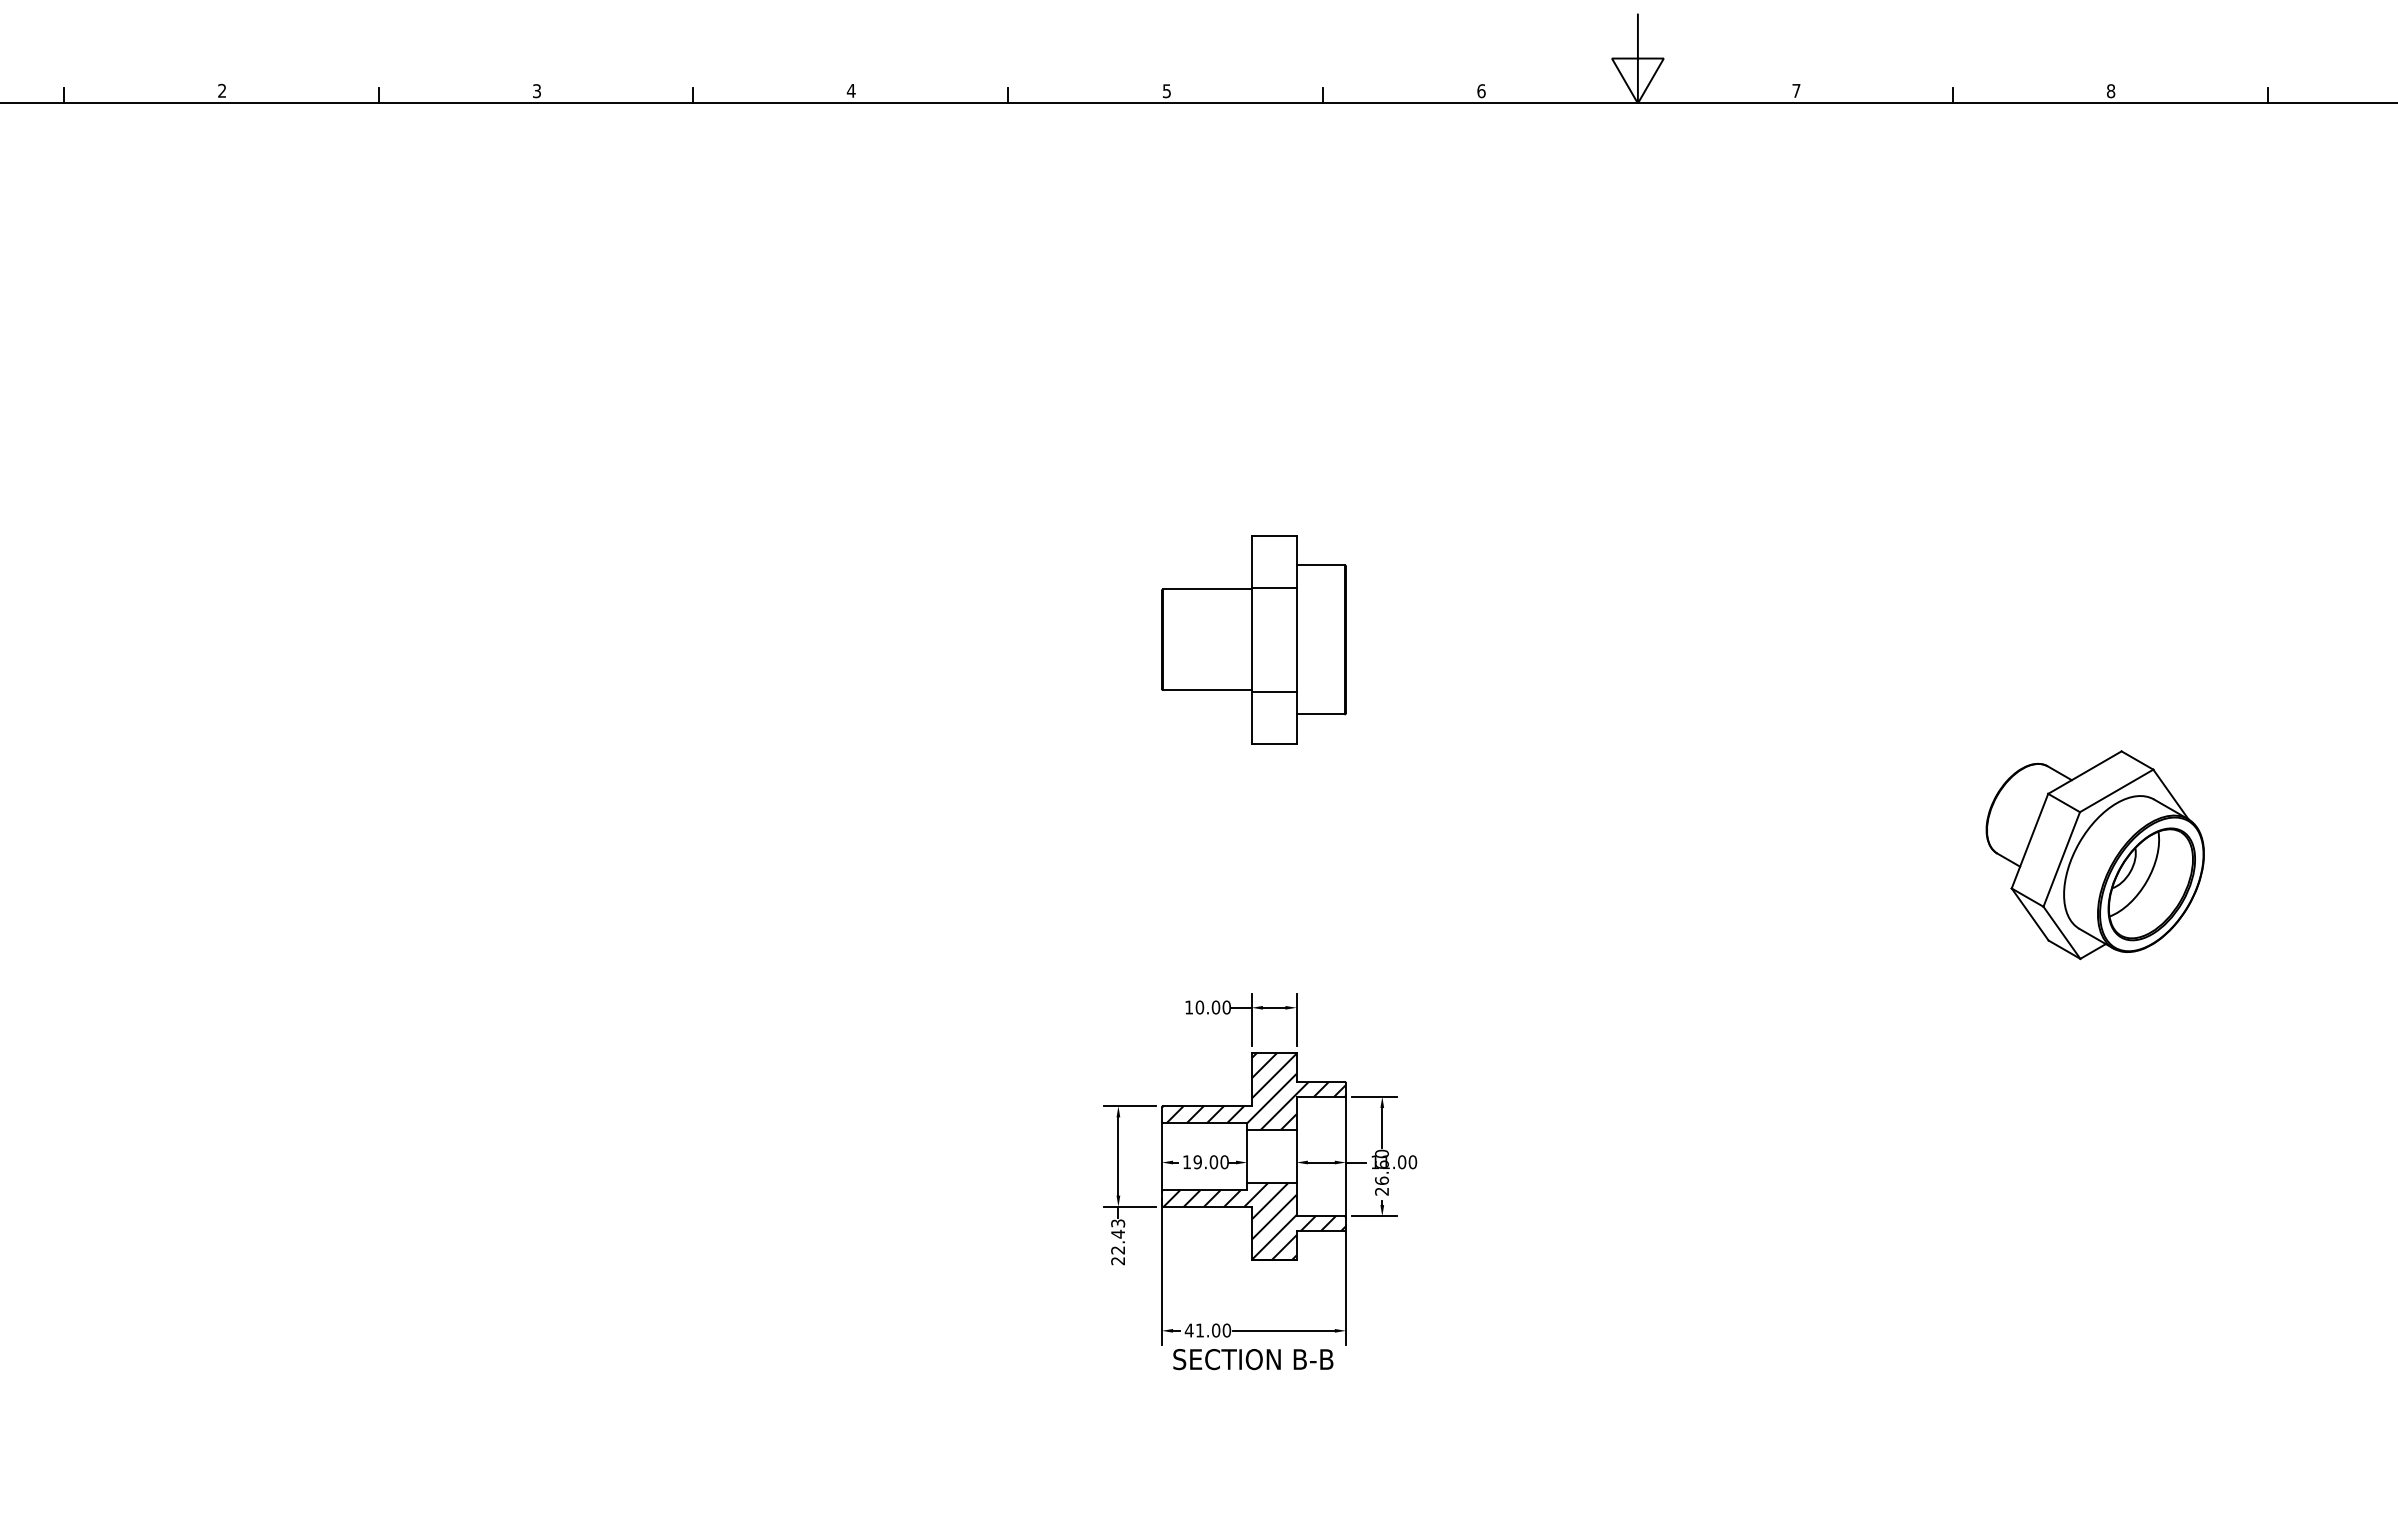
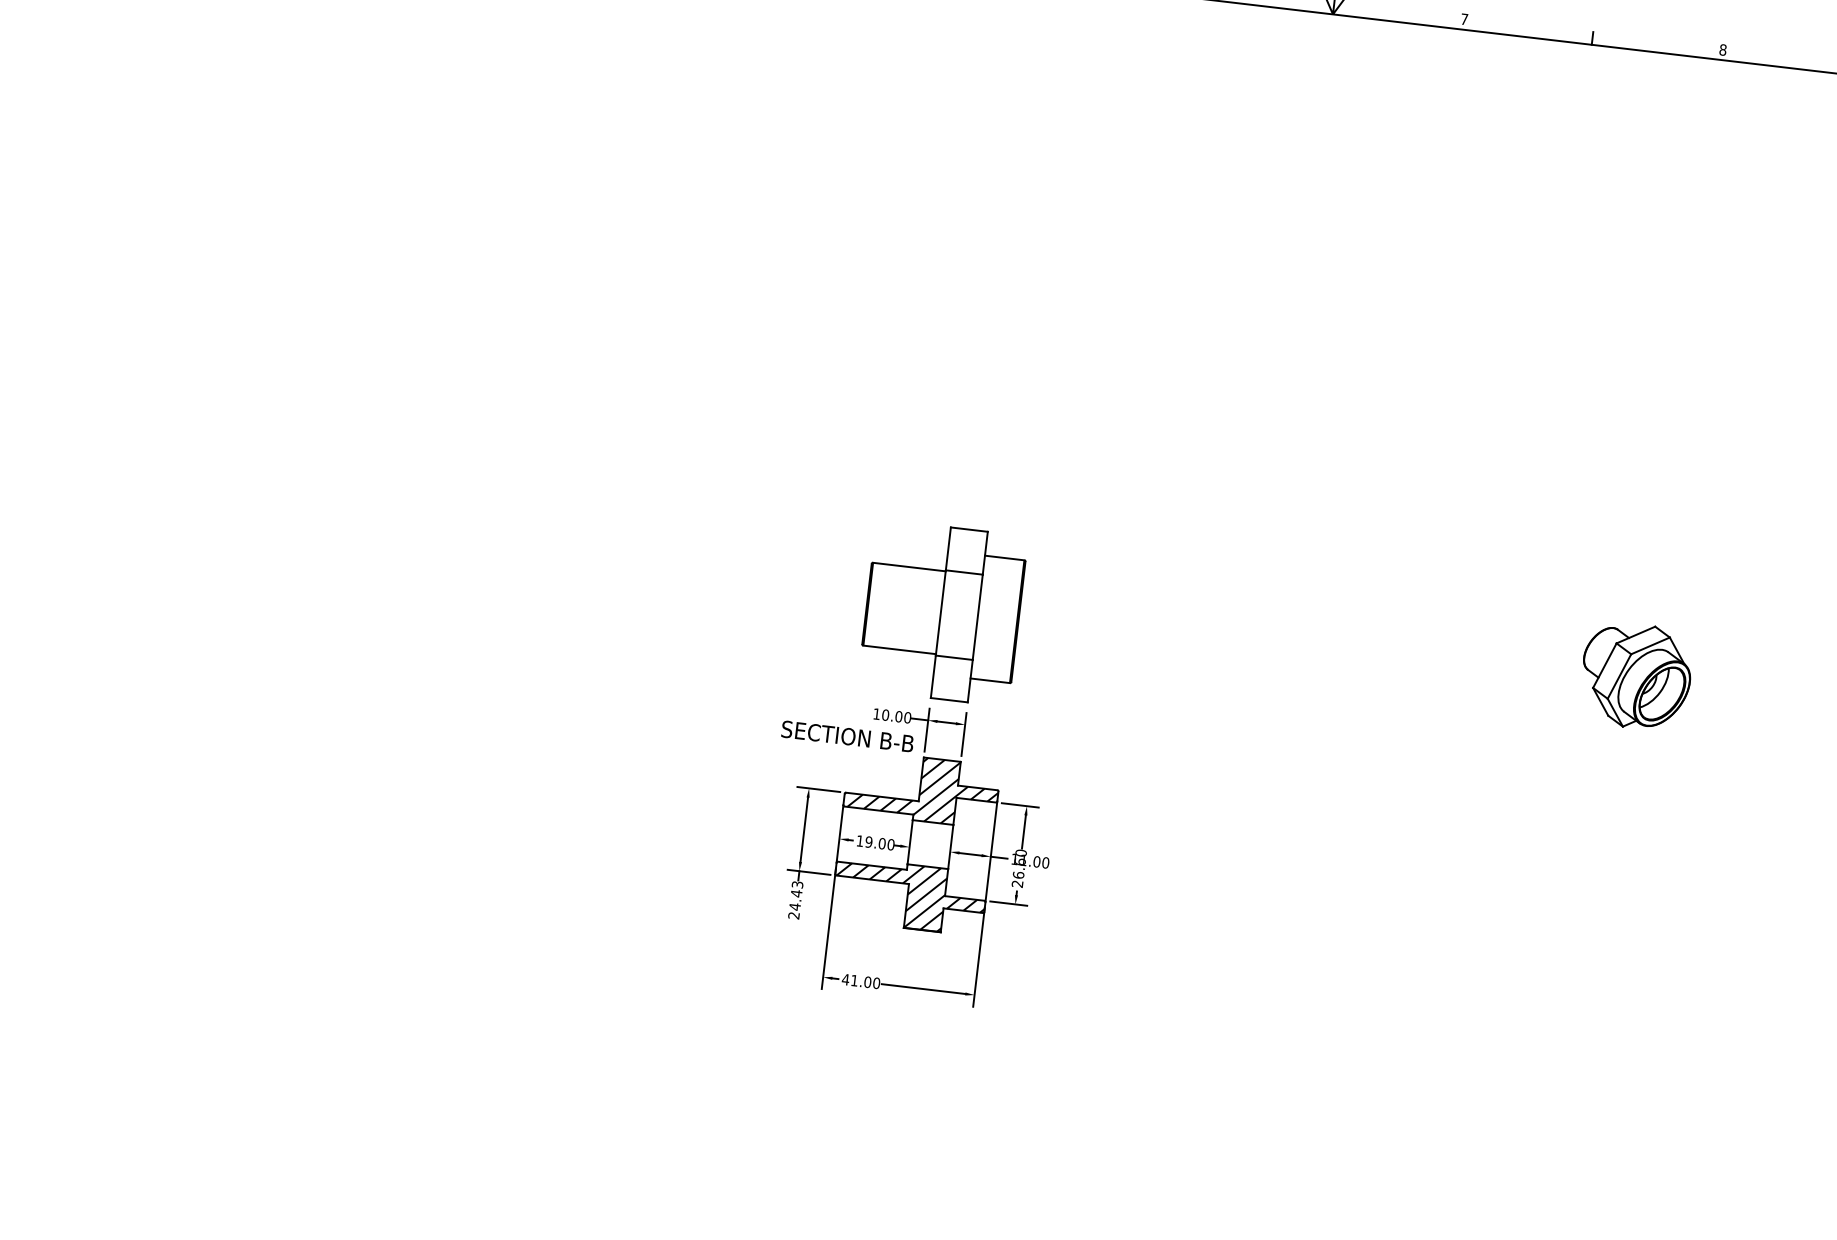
part: (1253, 639) -> (942, 612), moved
part: (2094, 854) -> (1635, 675), size x0.6
text: (1117, 1250) -> (794, 906), 22.43 -> 24.43
text: (1253, 1359) -> (847, 736), moved

